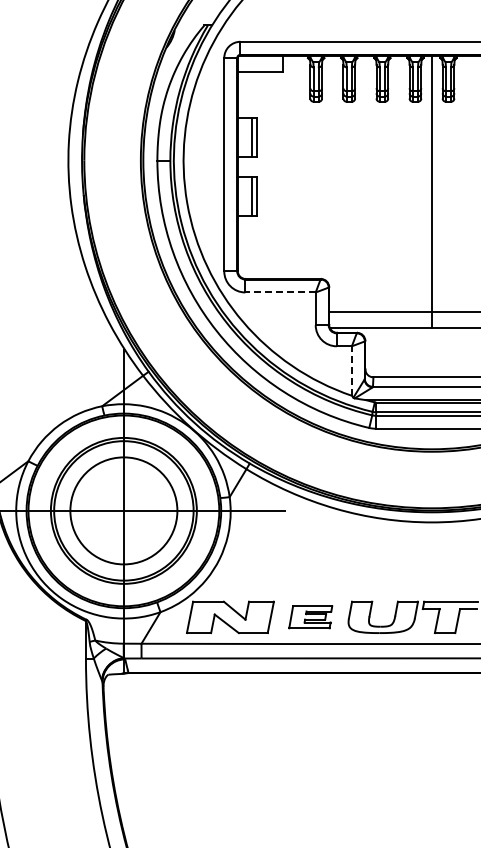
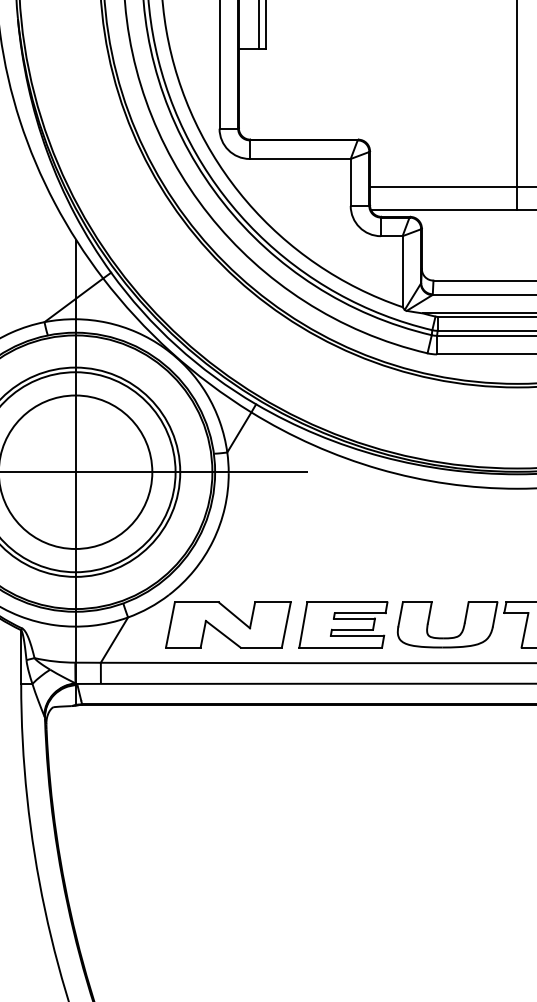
line: (280, 292) -> (300, 159), dashed -> solid
line: (351, 371) -> (402, 272), dashed -> solid
part: (310, 616) -> (343, 623), size x1.43

